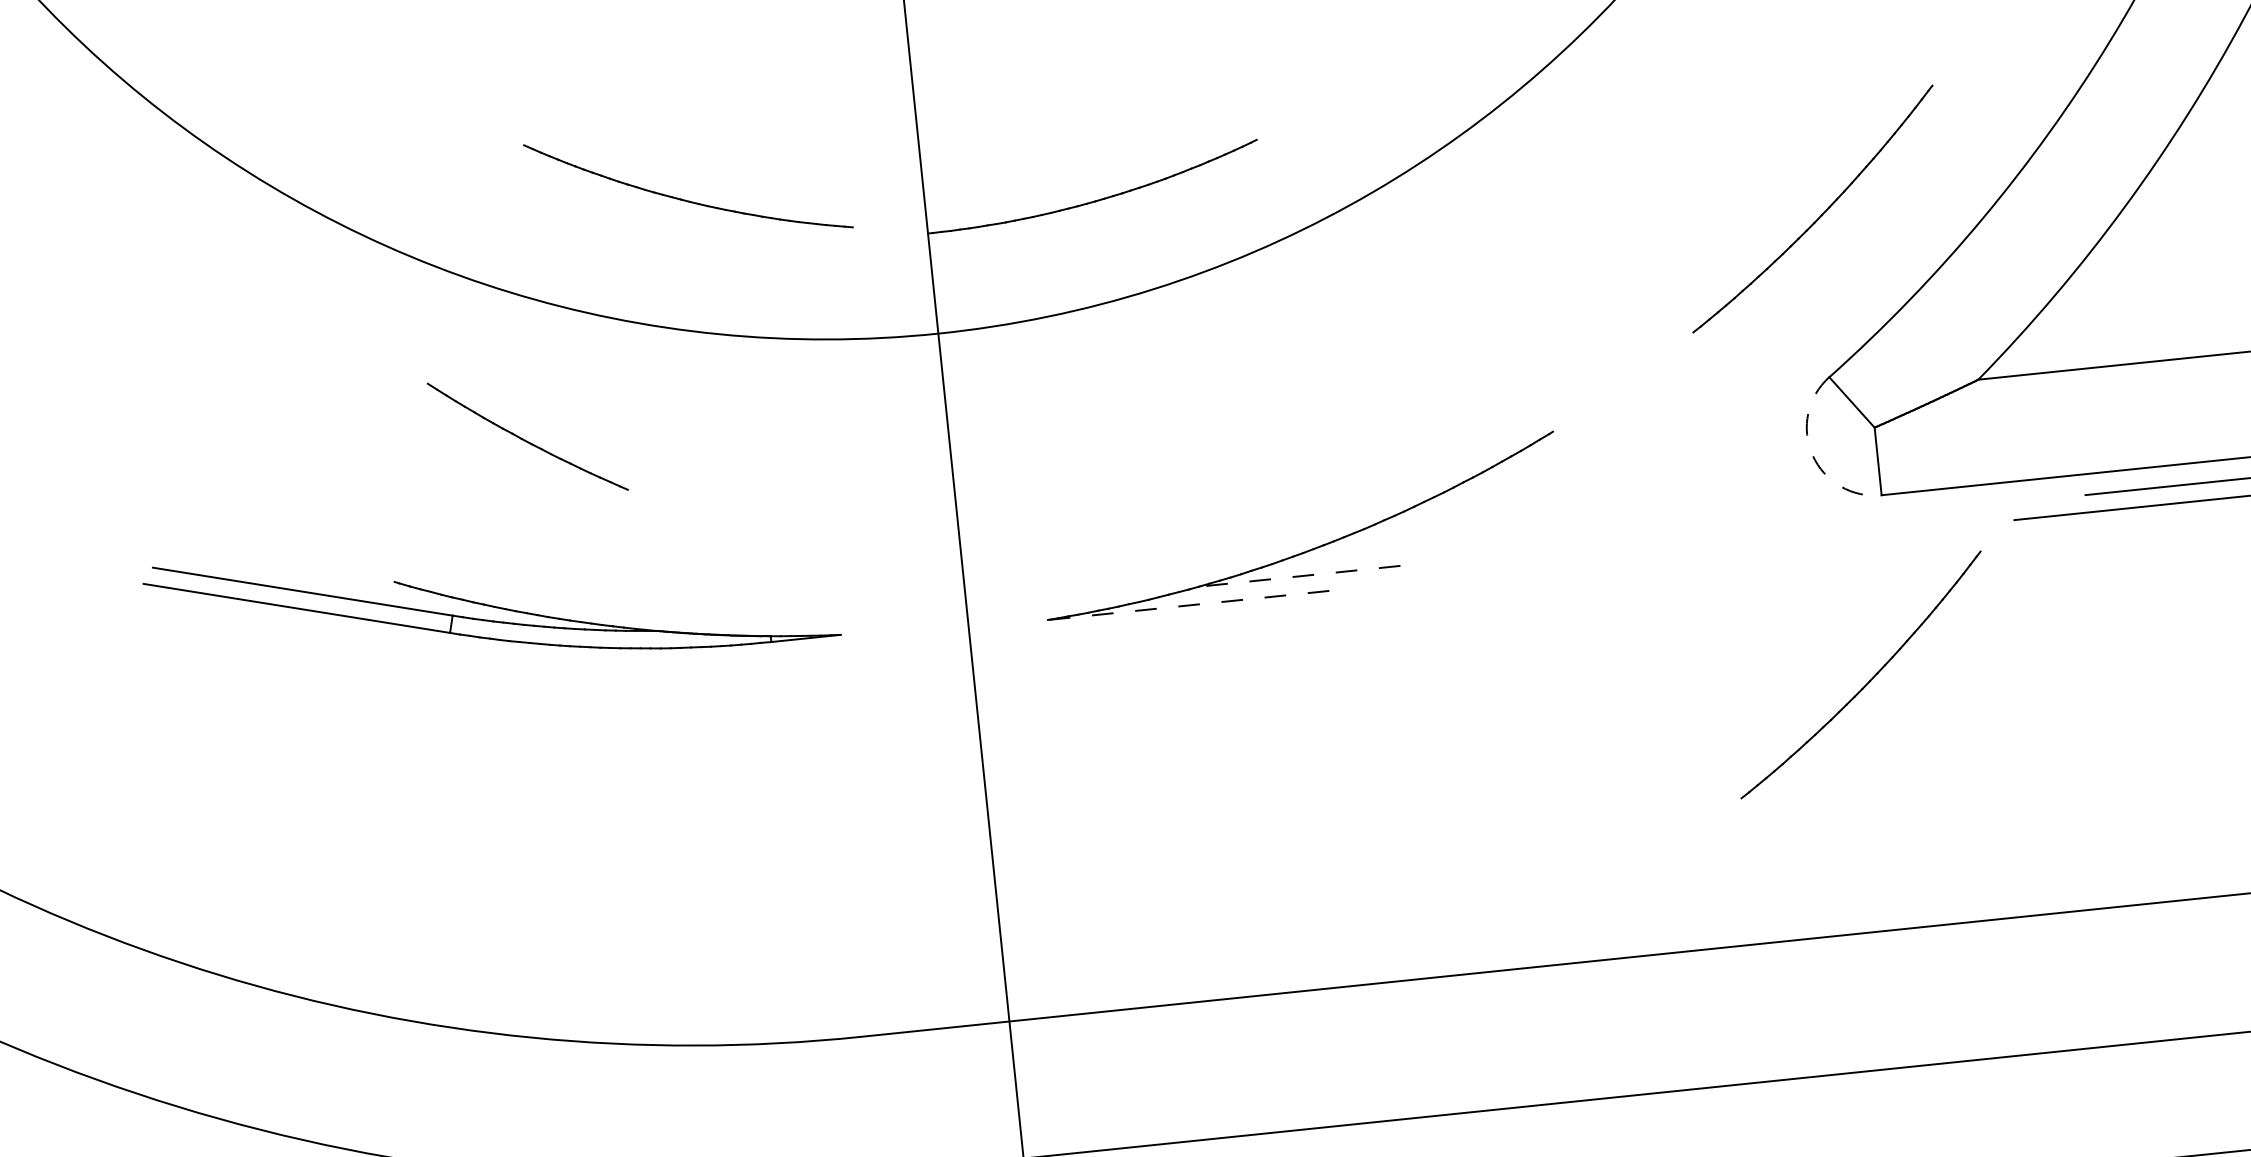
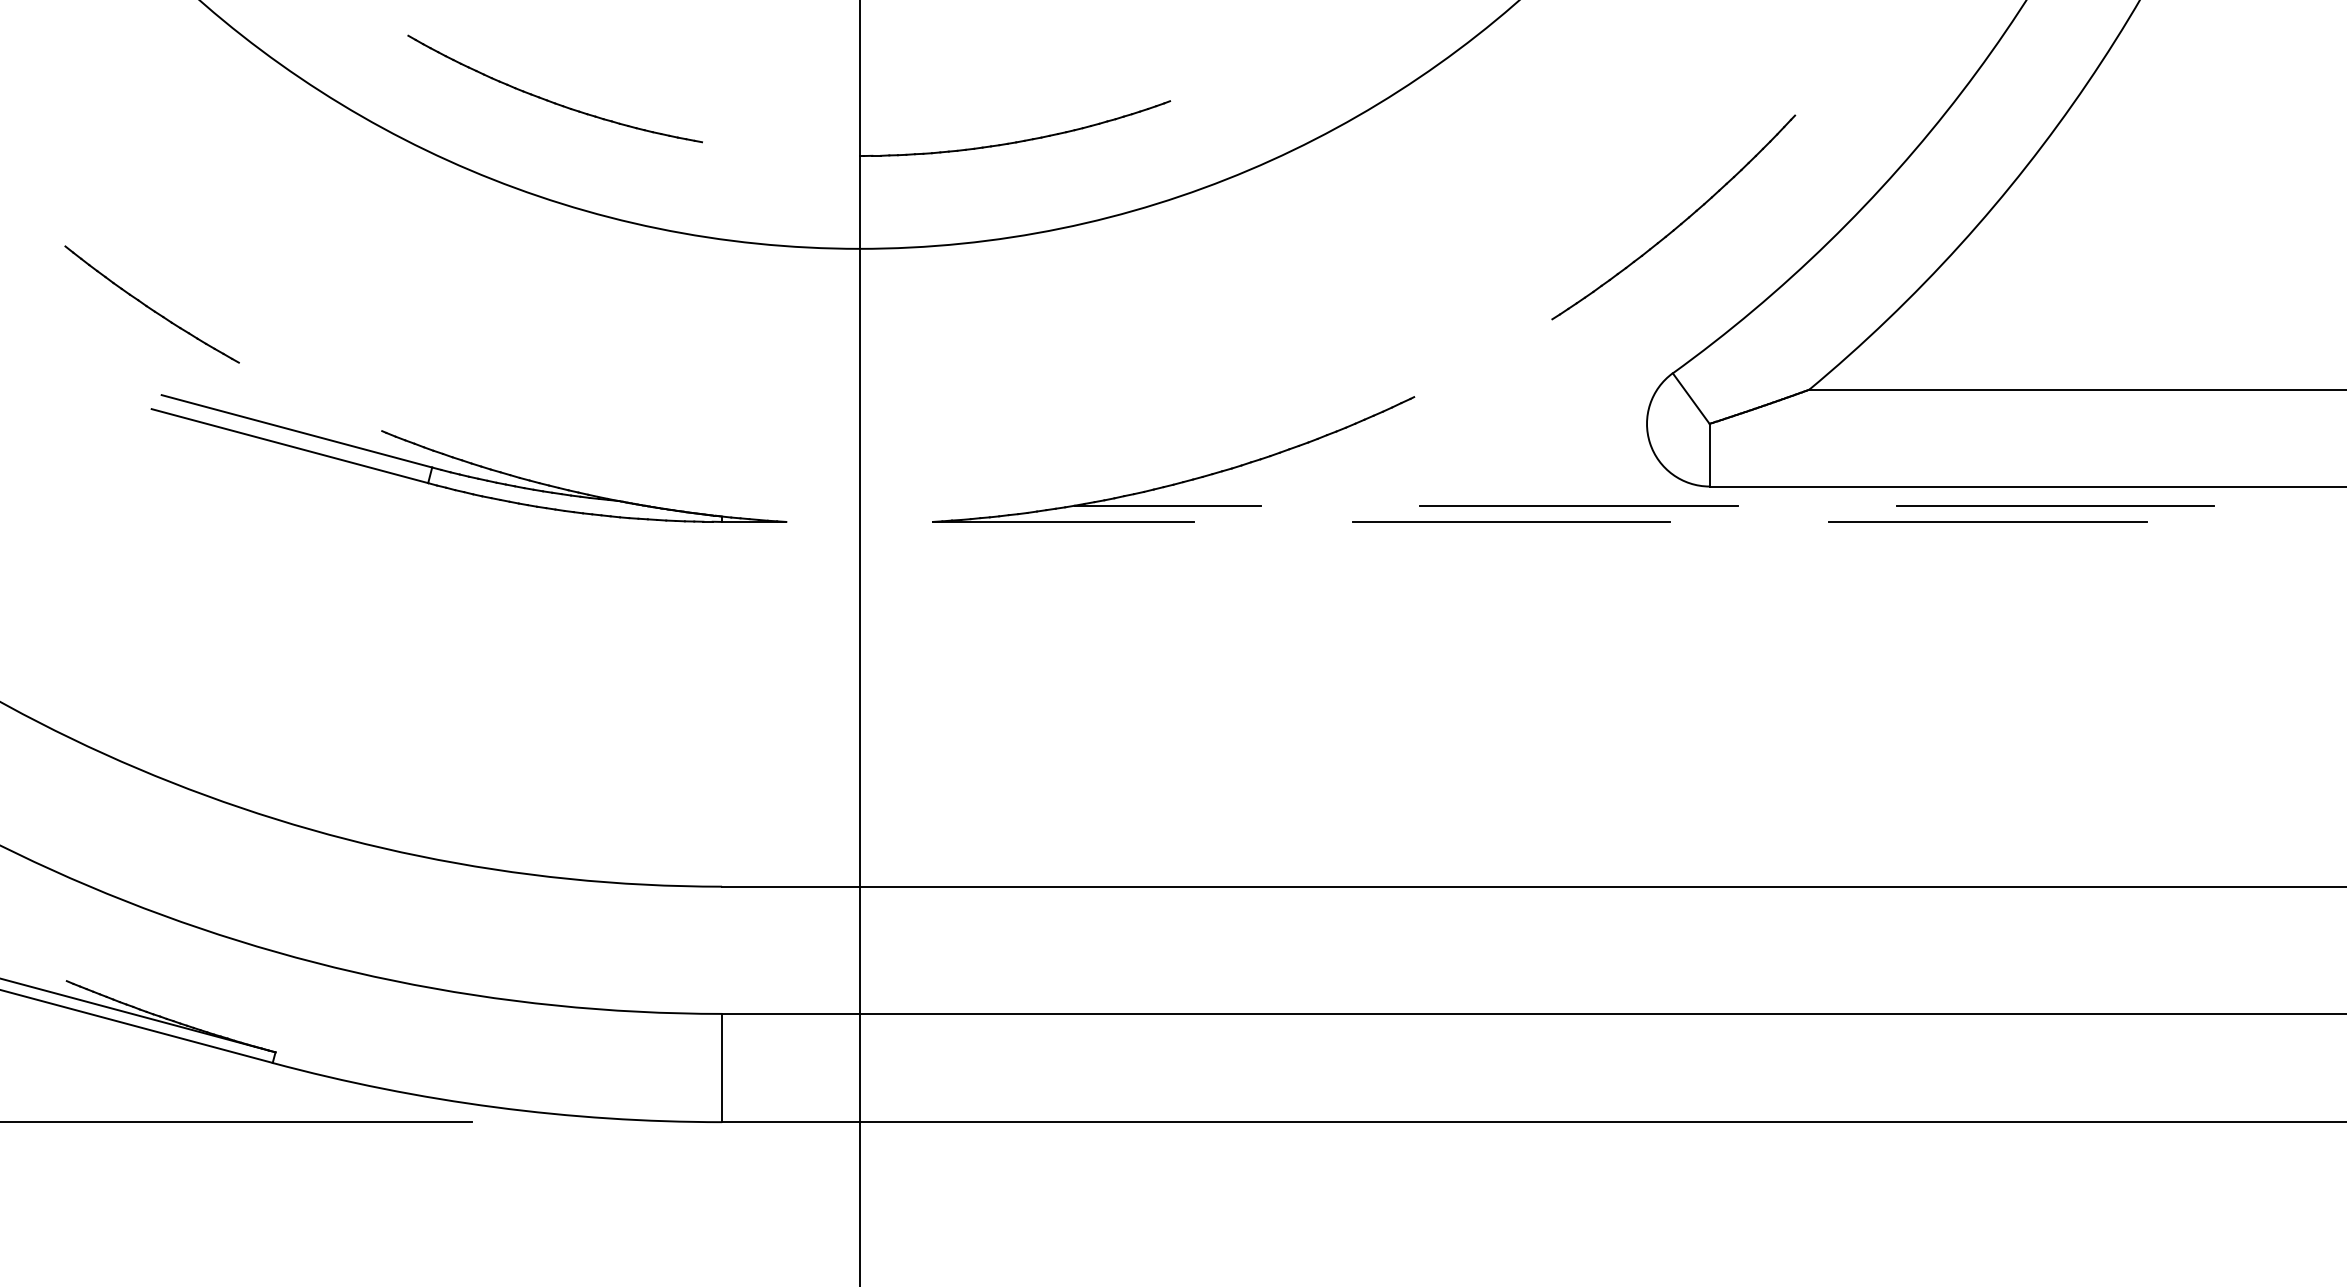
part: (682, 198) -> (548, 99), moved
part: (527, 436) -> (151, 304), moved
arc: (1813, 455) -> (1650, 443), dashed -> solid
line: (1742, 530) -> (1578, 505), added
line: (1671, 555) -> (1511, 521), added
line: (1299, 576) -> (1167, 505), dashed -> solid
part: (490, 601) -> (468, 458), moved
line: (1187, 605) -> (1062, 521), dashed -> solid
part: (1866, 683) -> (1677, 657), removed

